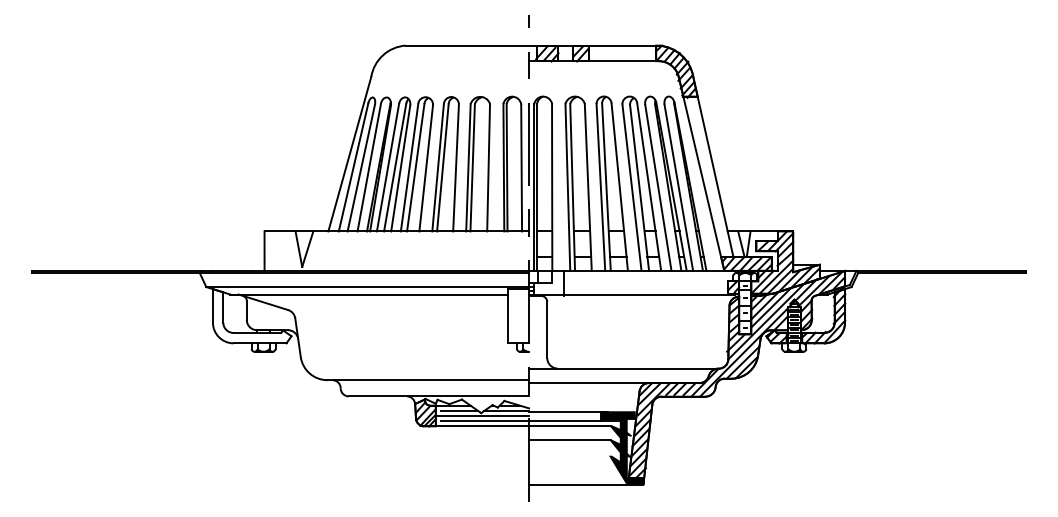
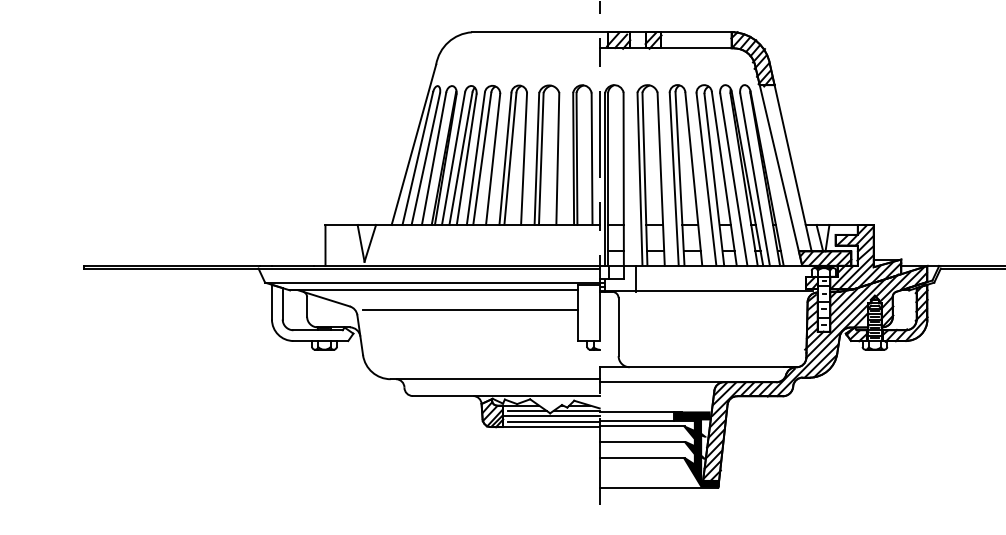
line: (404, 313) -> (470, 310), added
line: (569, 456) -> (641, 458), added

